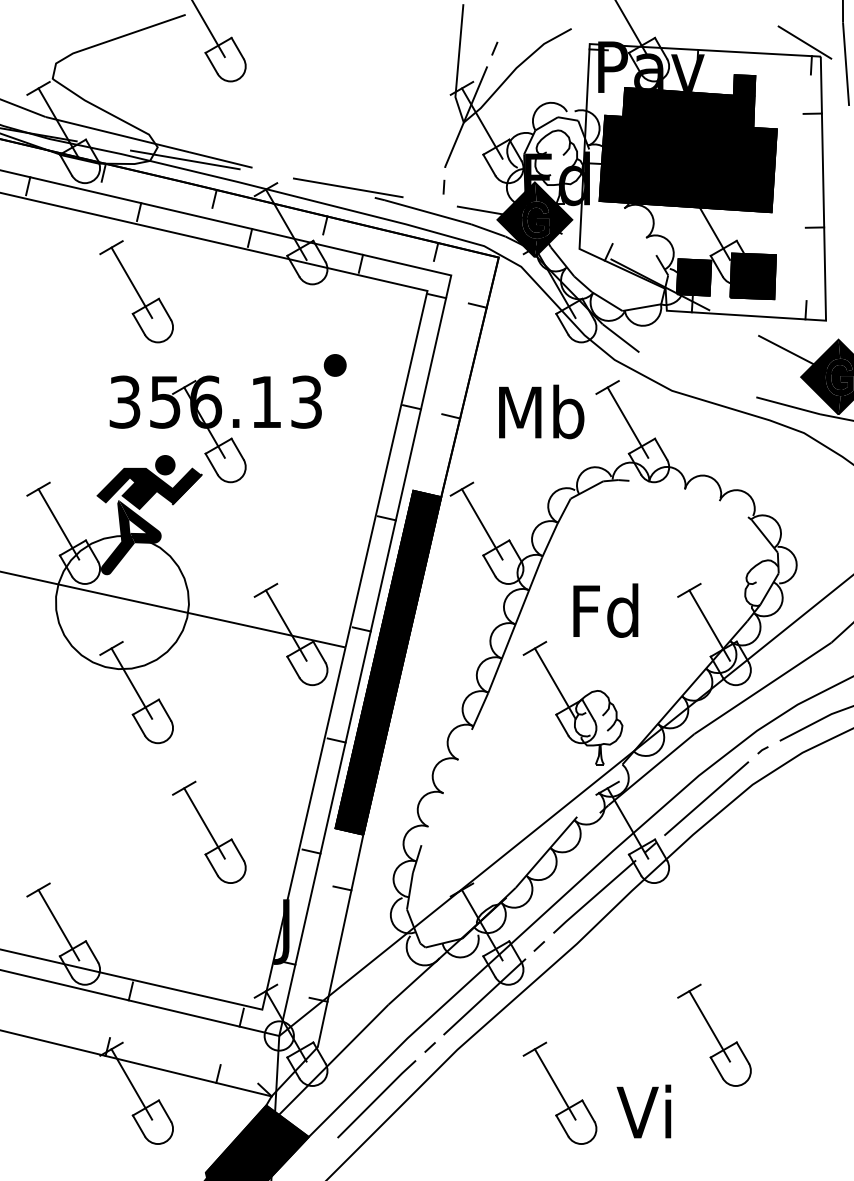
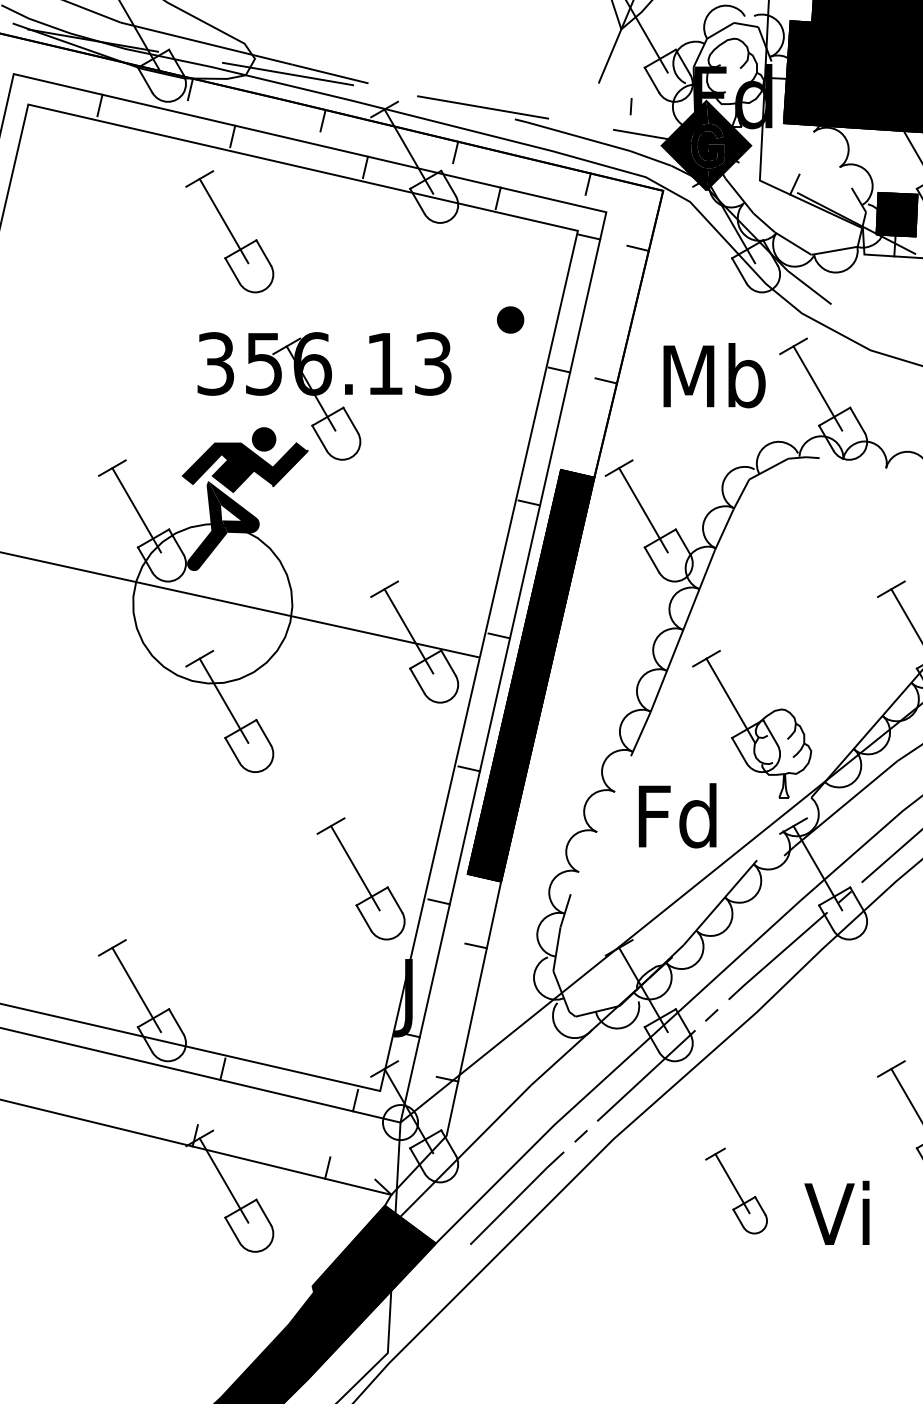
line: (443, 186) -> (630, 105), moved
part: (334, 365) -> (509, 320), moved
text: (605, 610) -> (677, 815), moved
part: (209, 831) -> (361, 877), moved
part: (559, 1092) -> (735, 1190), size x0.7

